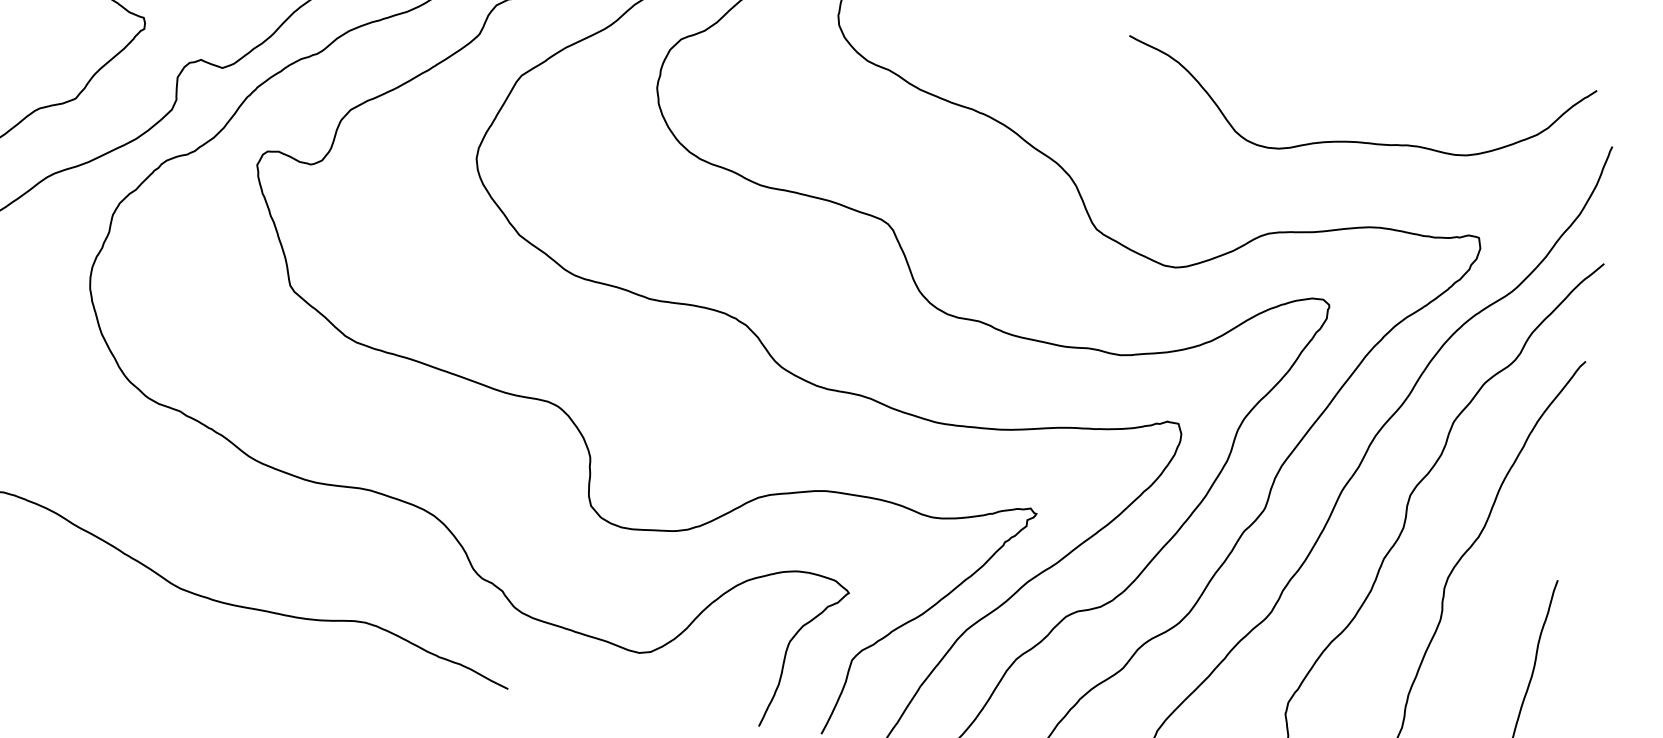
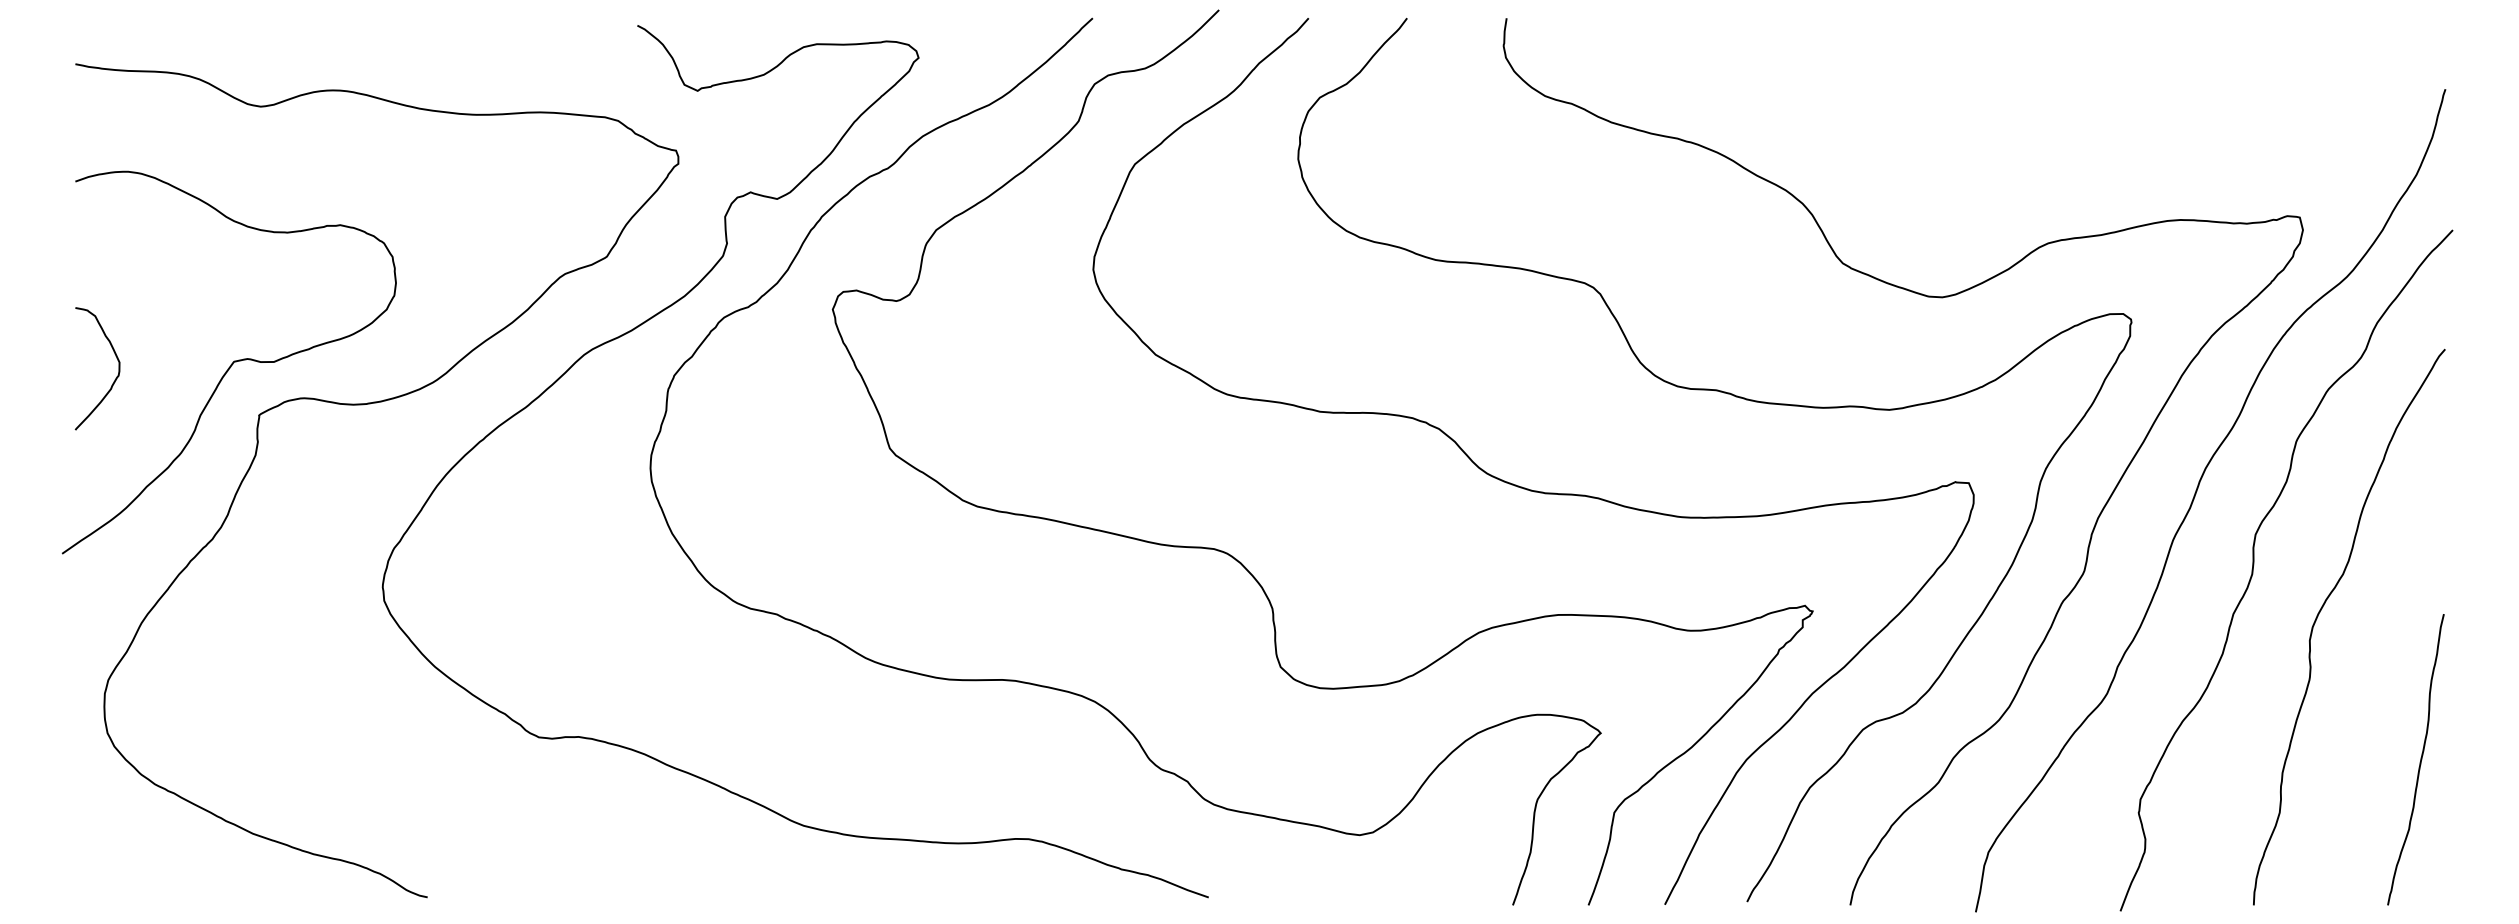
curve: (1353, 141) -> (2136, 120), removed

